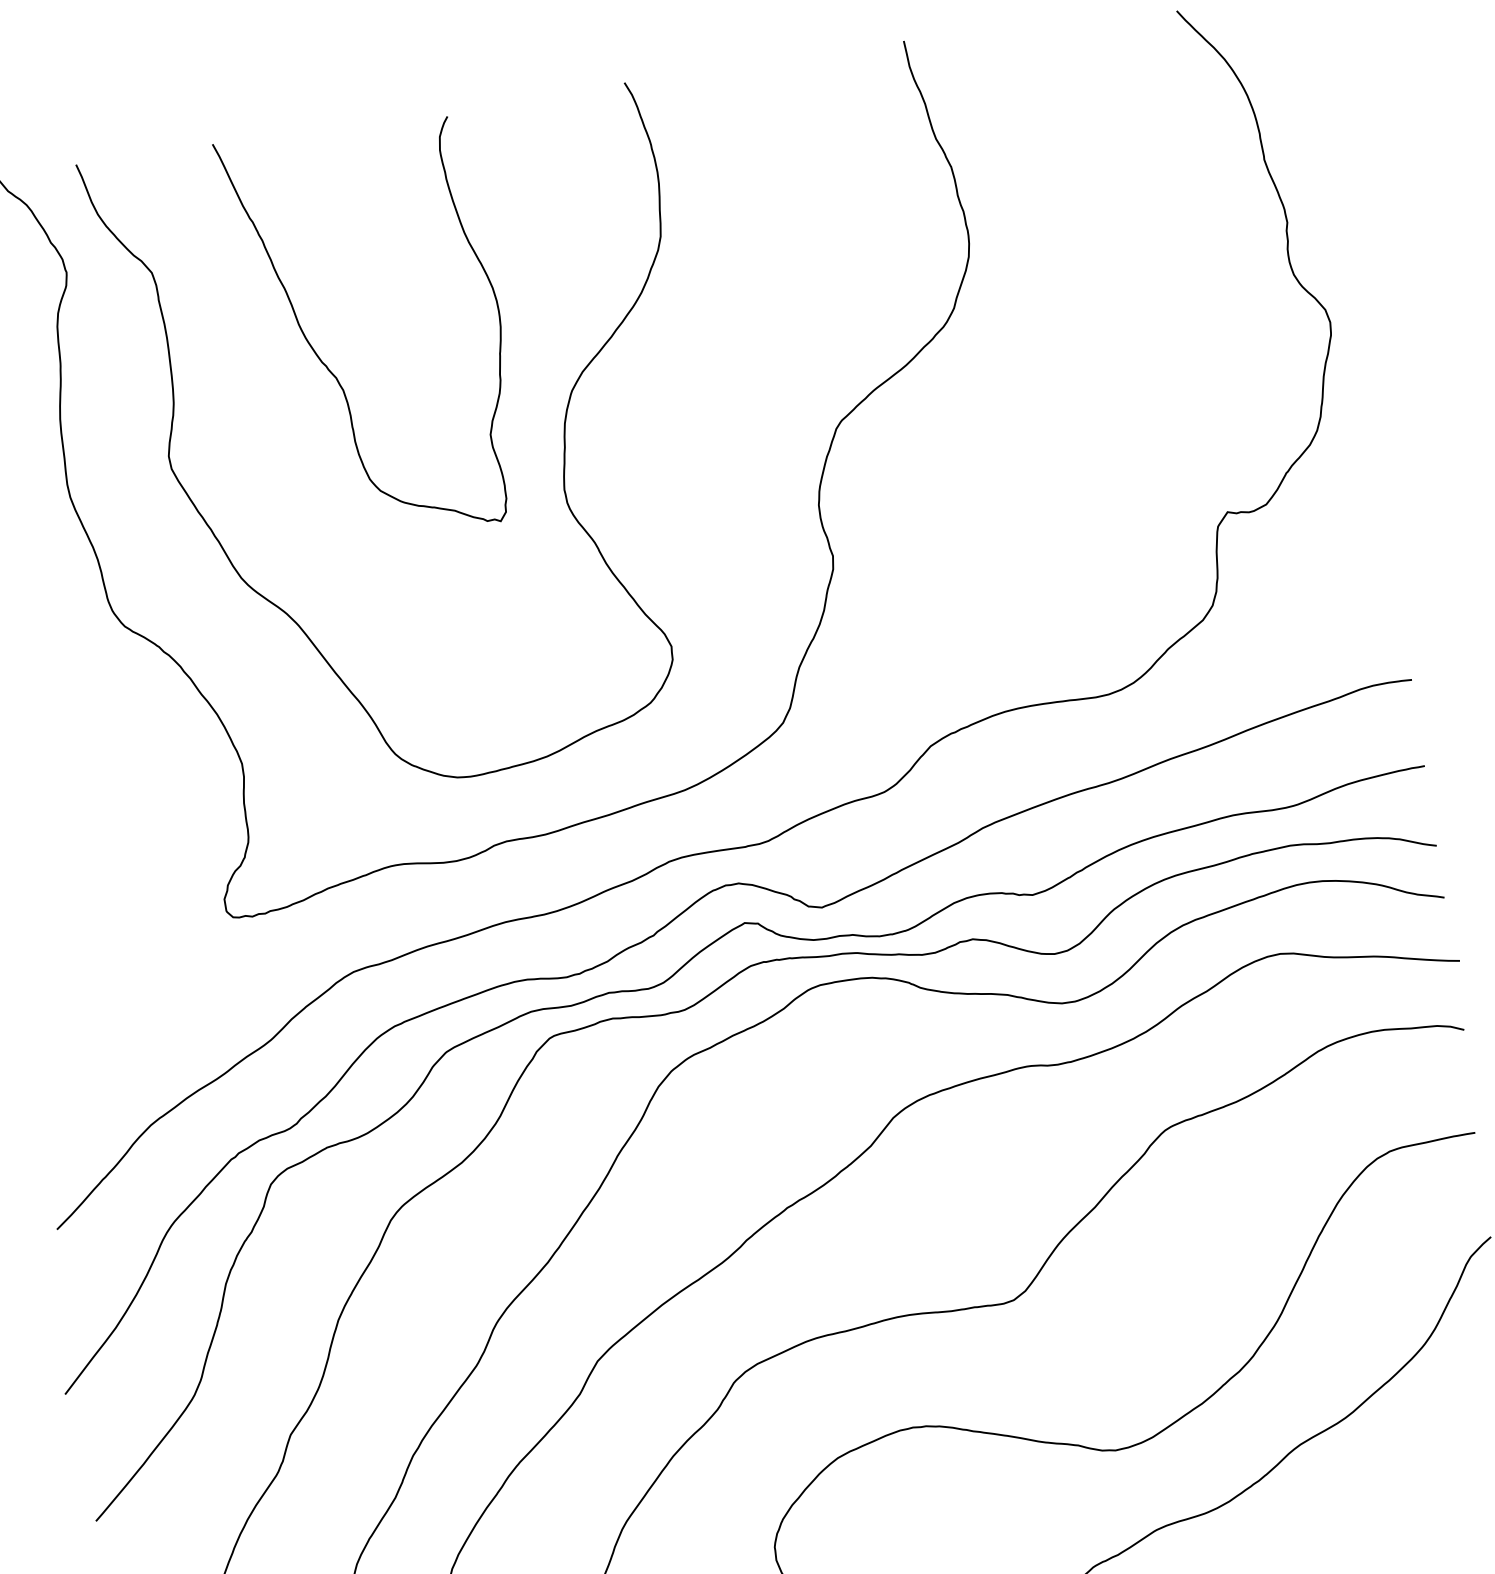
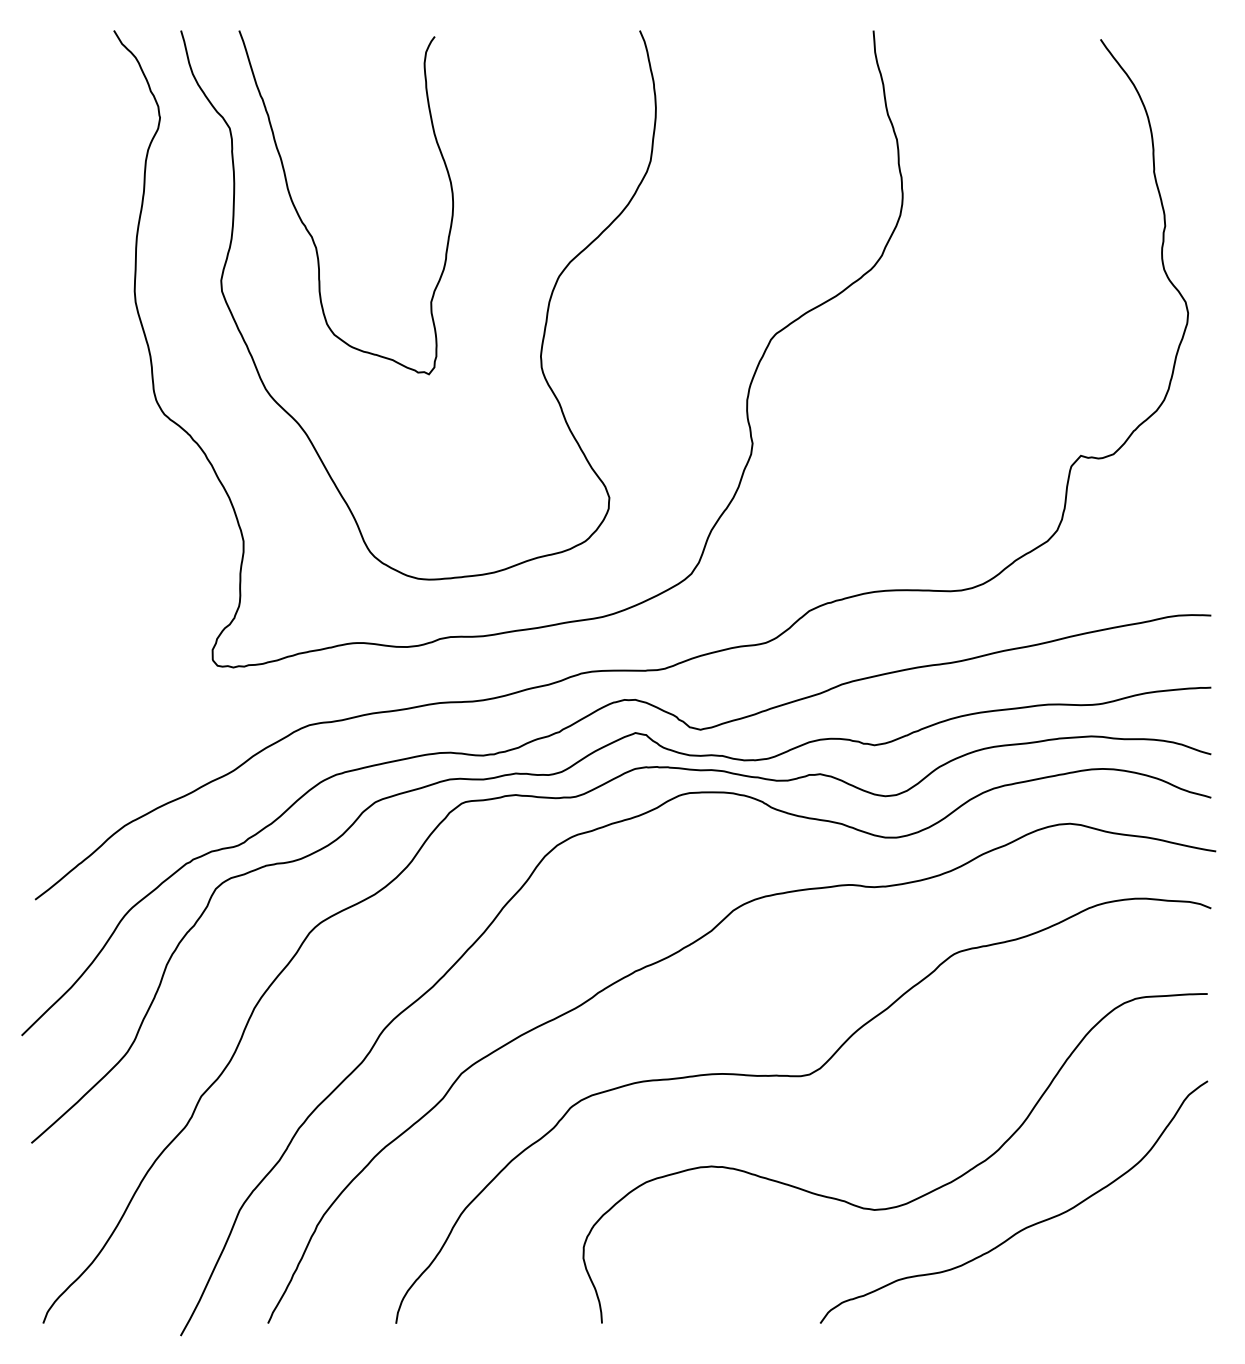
curve: (326, 364) -> (305, 224), moved

